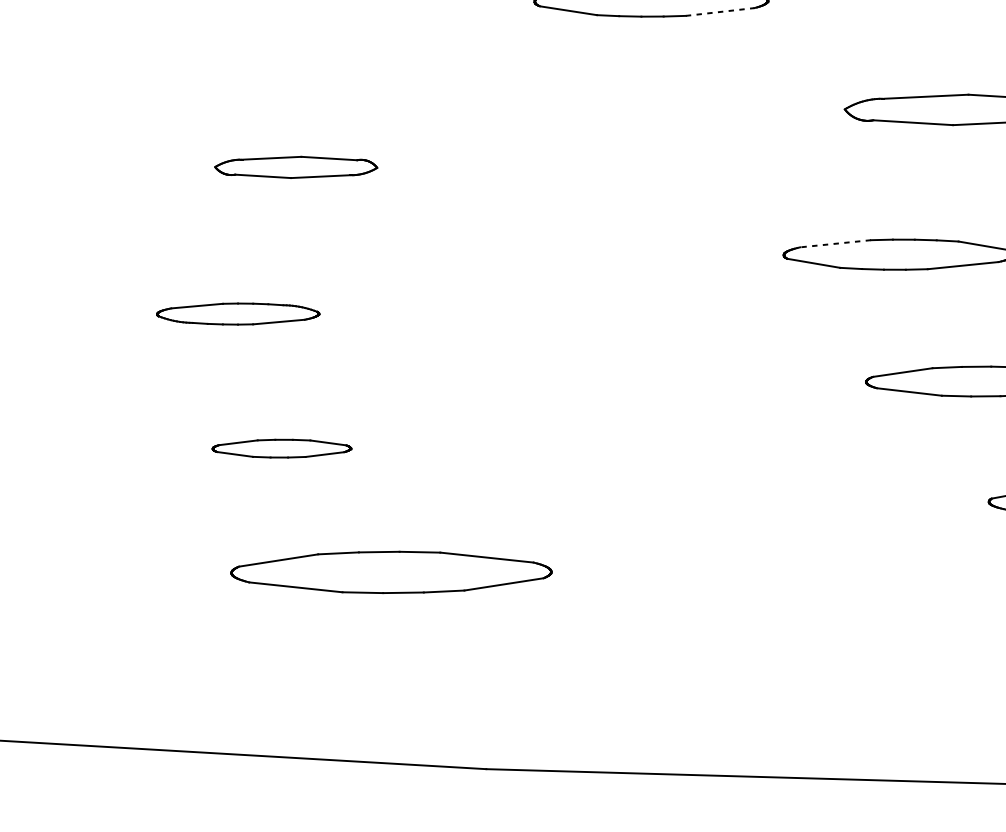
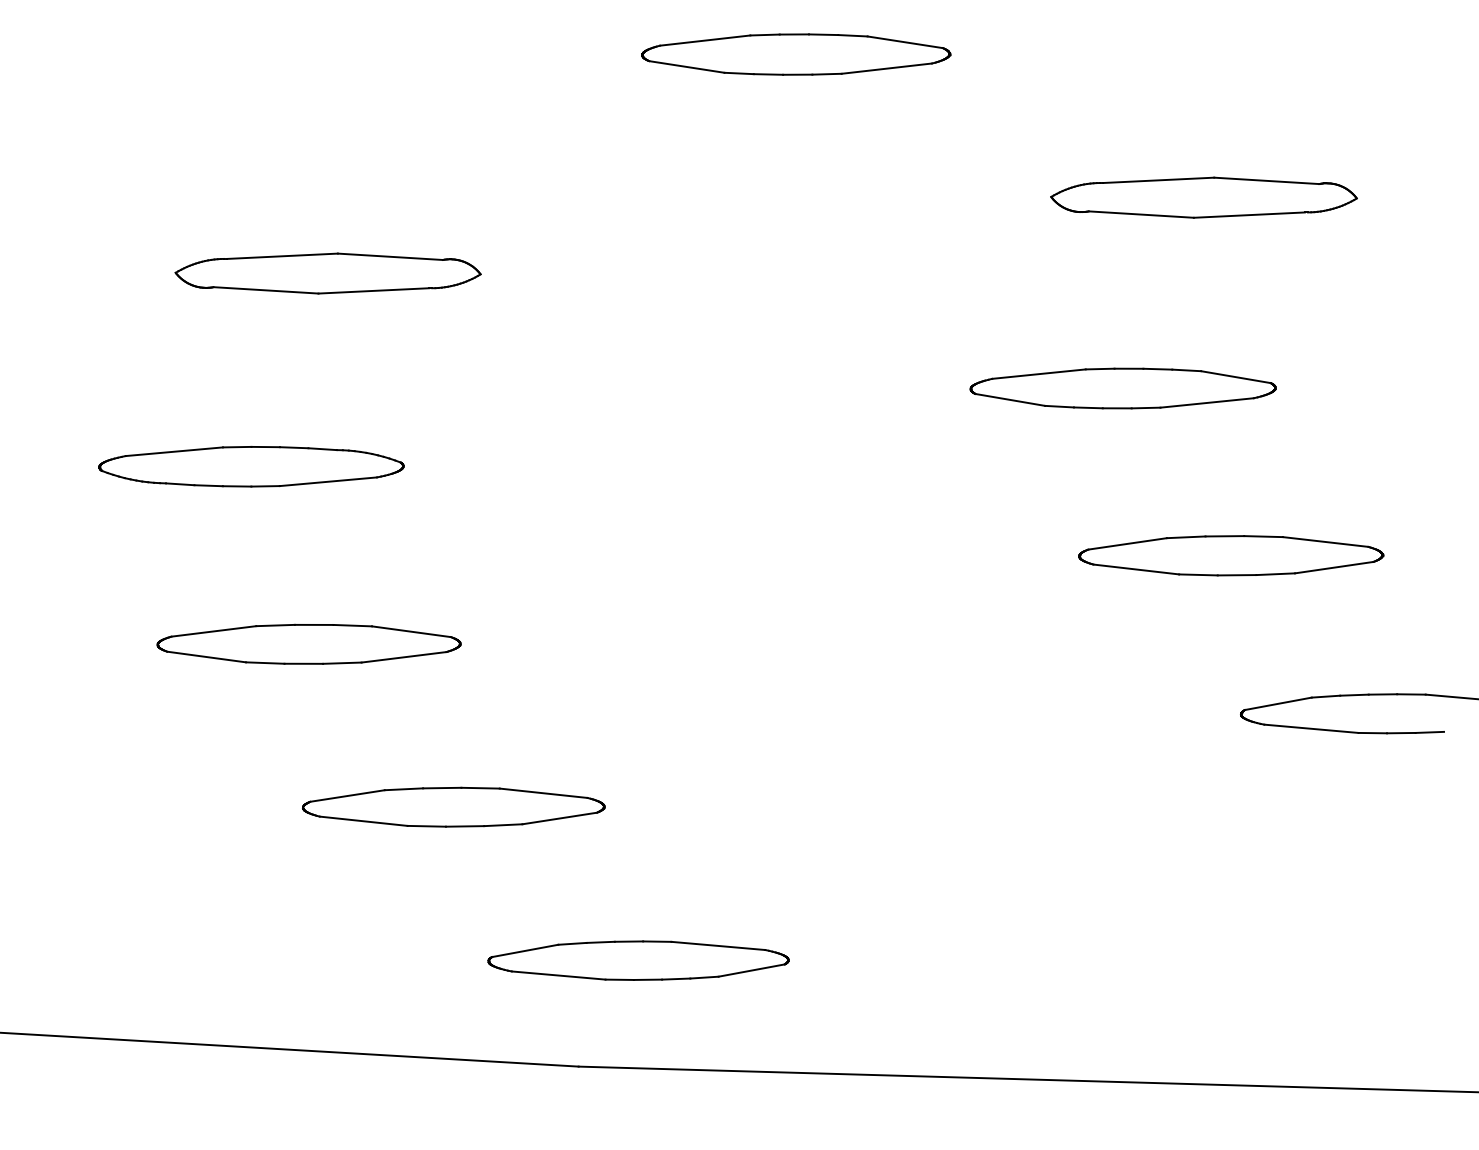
line: (720, 11) -> (887, 68), dashed -> solid
part: (295, 167) -> (327, 273), size x1.43
line: (835, 244) -> (1038, 374), dashed -> solid
part: (238, 313) -> (251, 466), size x1.43
part: (281, 448) -> (308, 643), size x1.67
part: (391, 571) -> (453, 806), size x0.71
part: (531, 688) -> (638, 960), added

